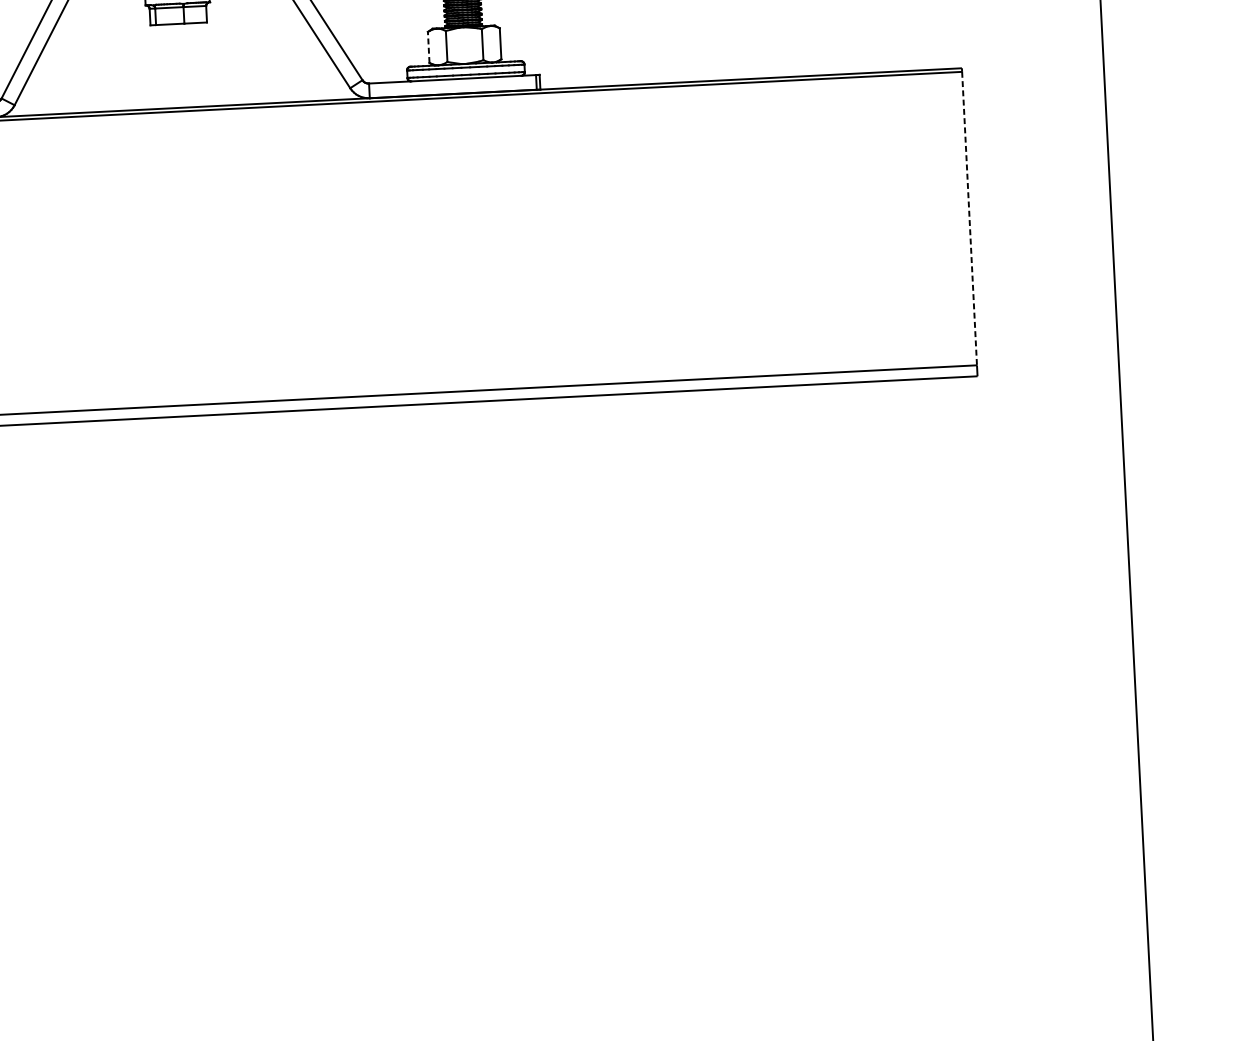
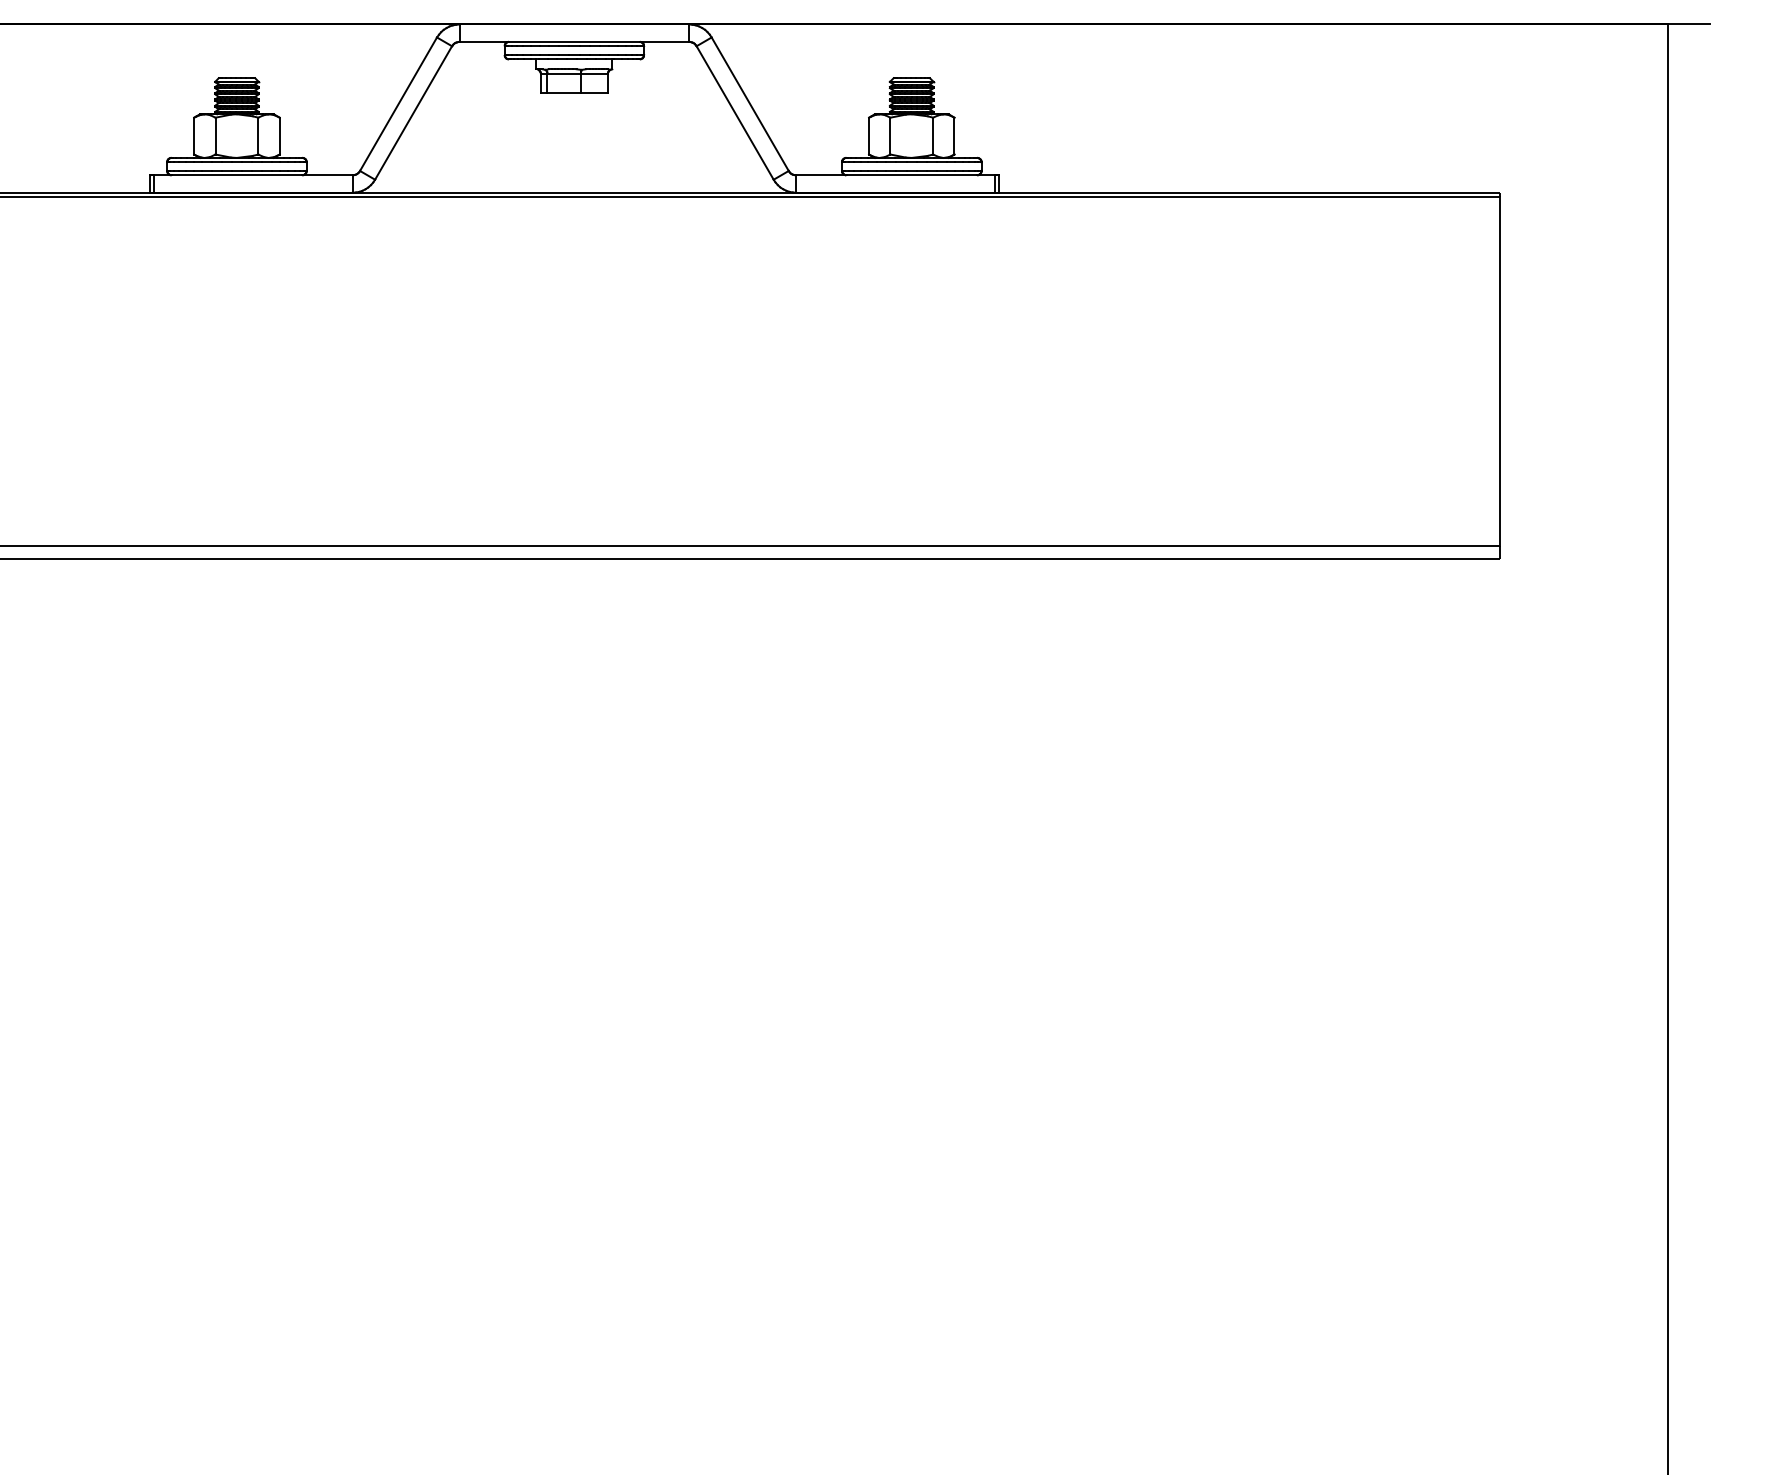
line: (429, 46) -> (869, 135), dashed -> solid
line: (969, 218) -> (1499, 371), dashed -> solid

